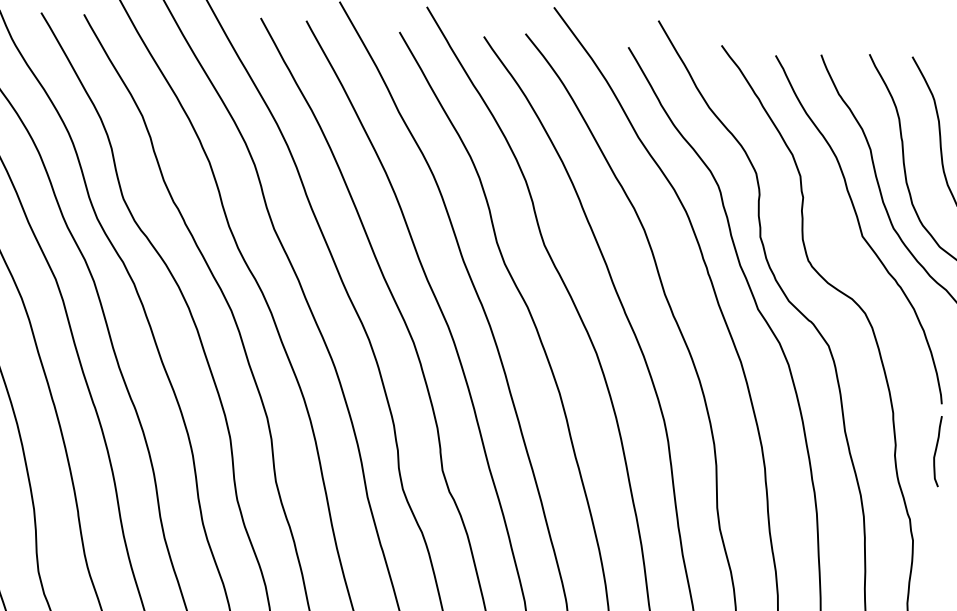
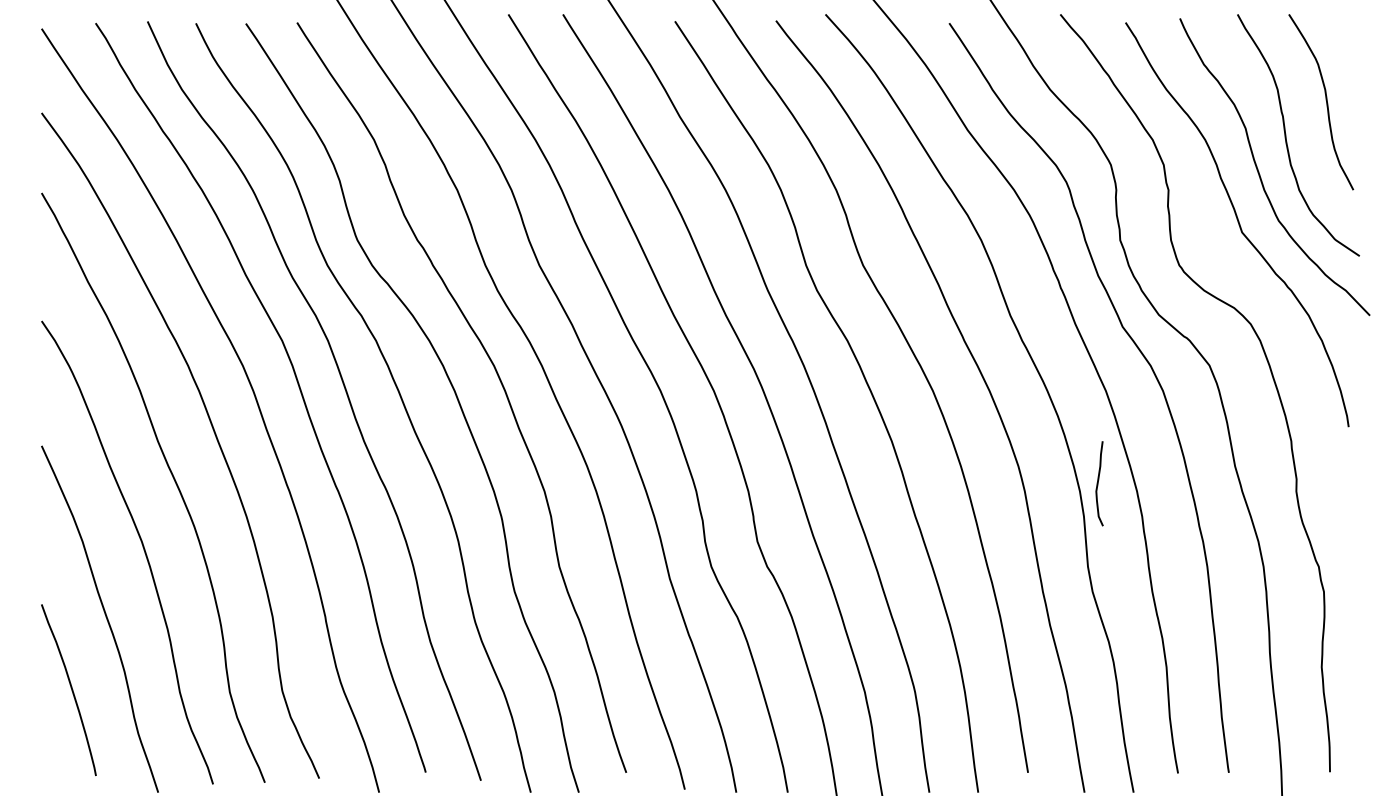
curve: (936, 451) -> (1098, 483), moved

